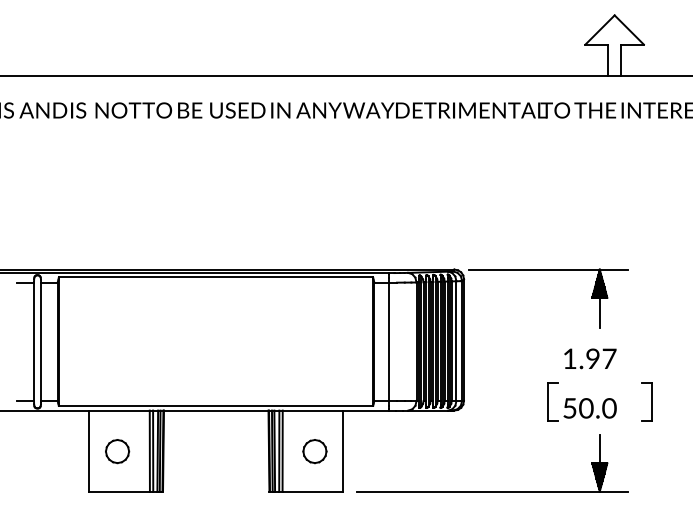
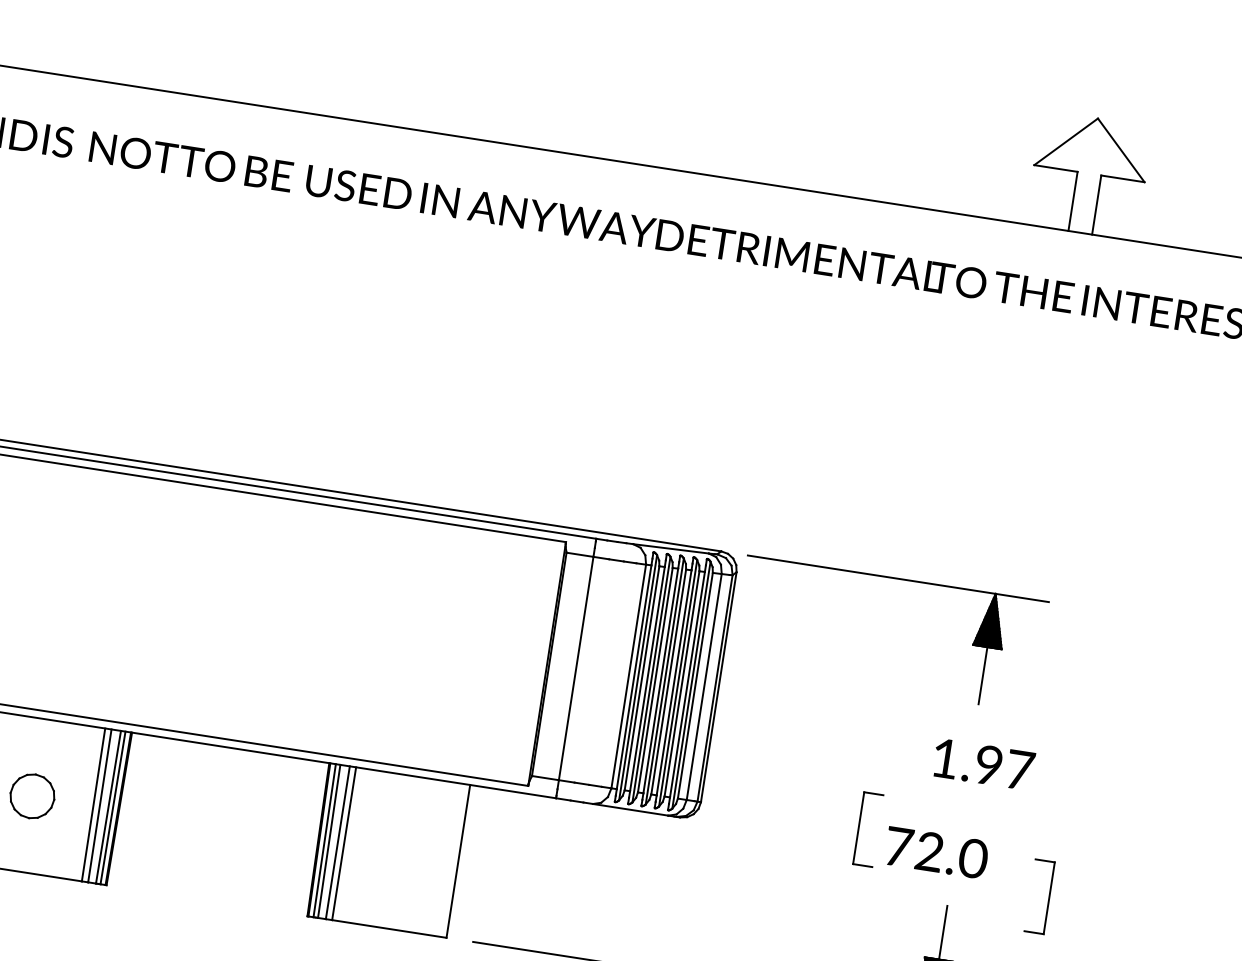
text: (590, 358) -> (984, 763), moved
part: (646, 401) -> (1039, 896), moved
text: (578, 408) -> (914, 849), 50.0 -> 72.0
part: (314, 451) -> (404, 853), removed

